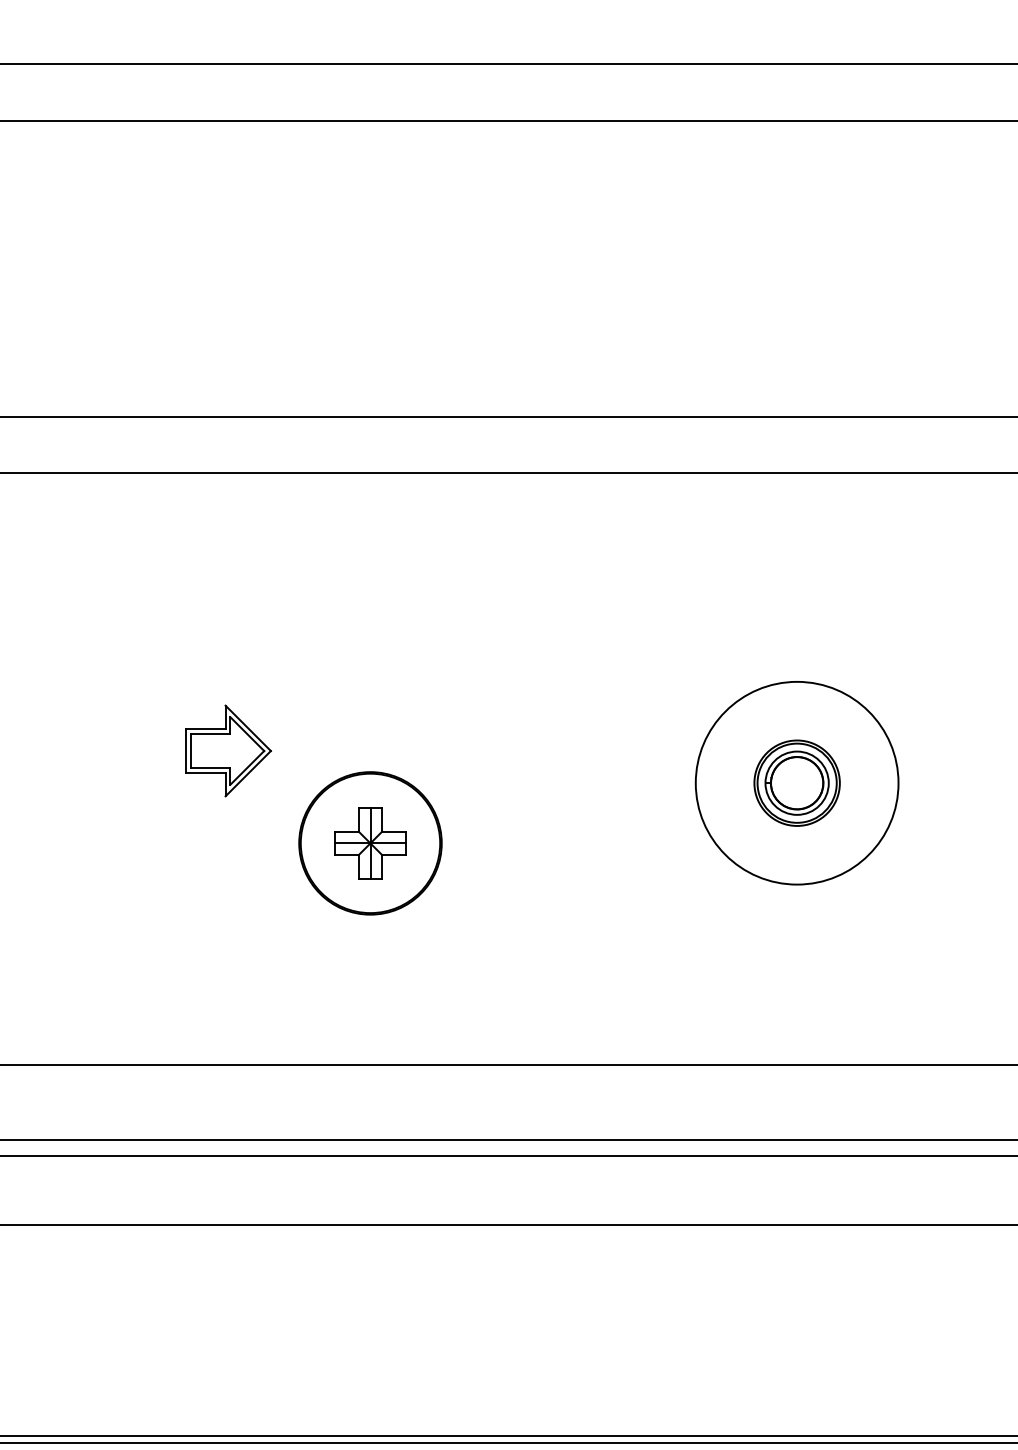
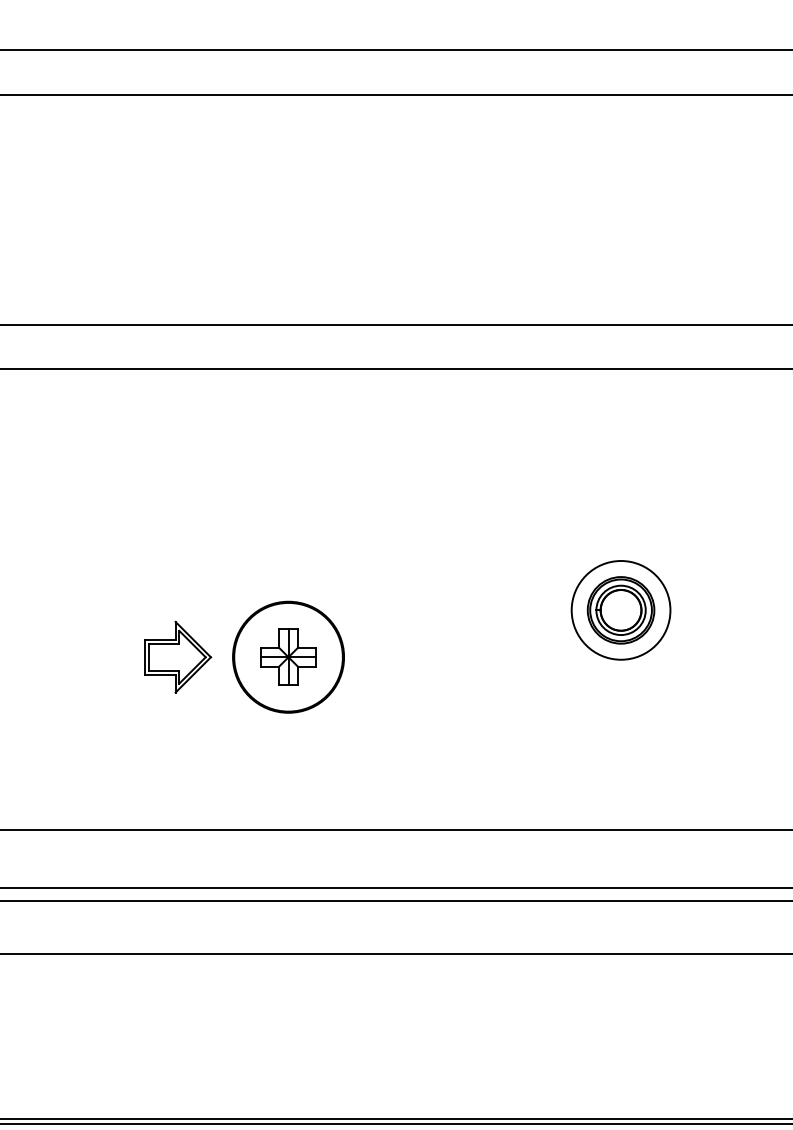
part: (229, 750) -> (178, 656), moved
circle: (796, 783) -> (620, 610), size x0.62

